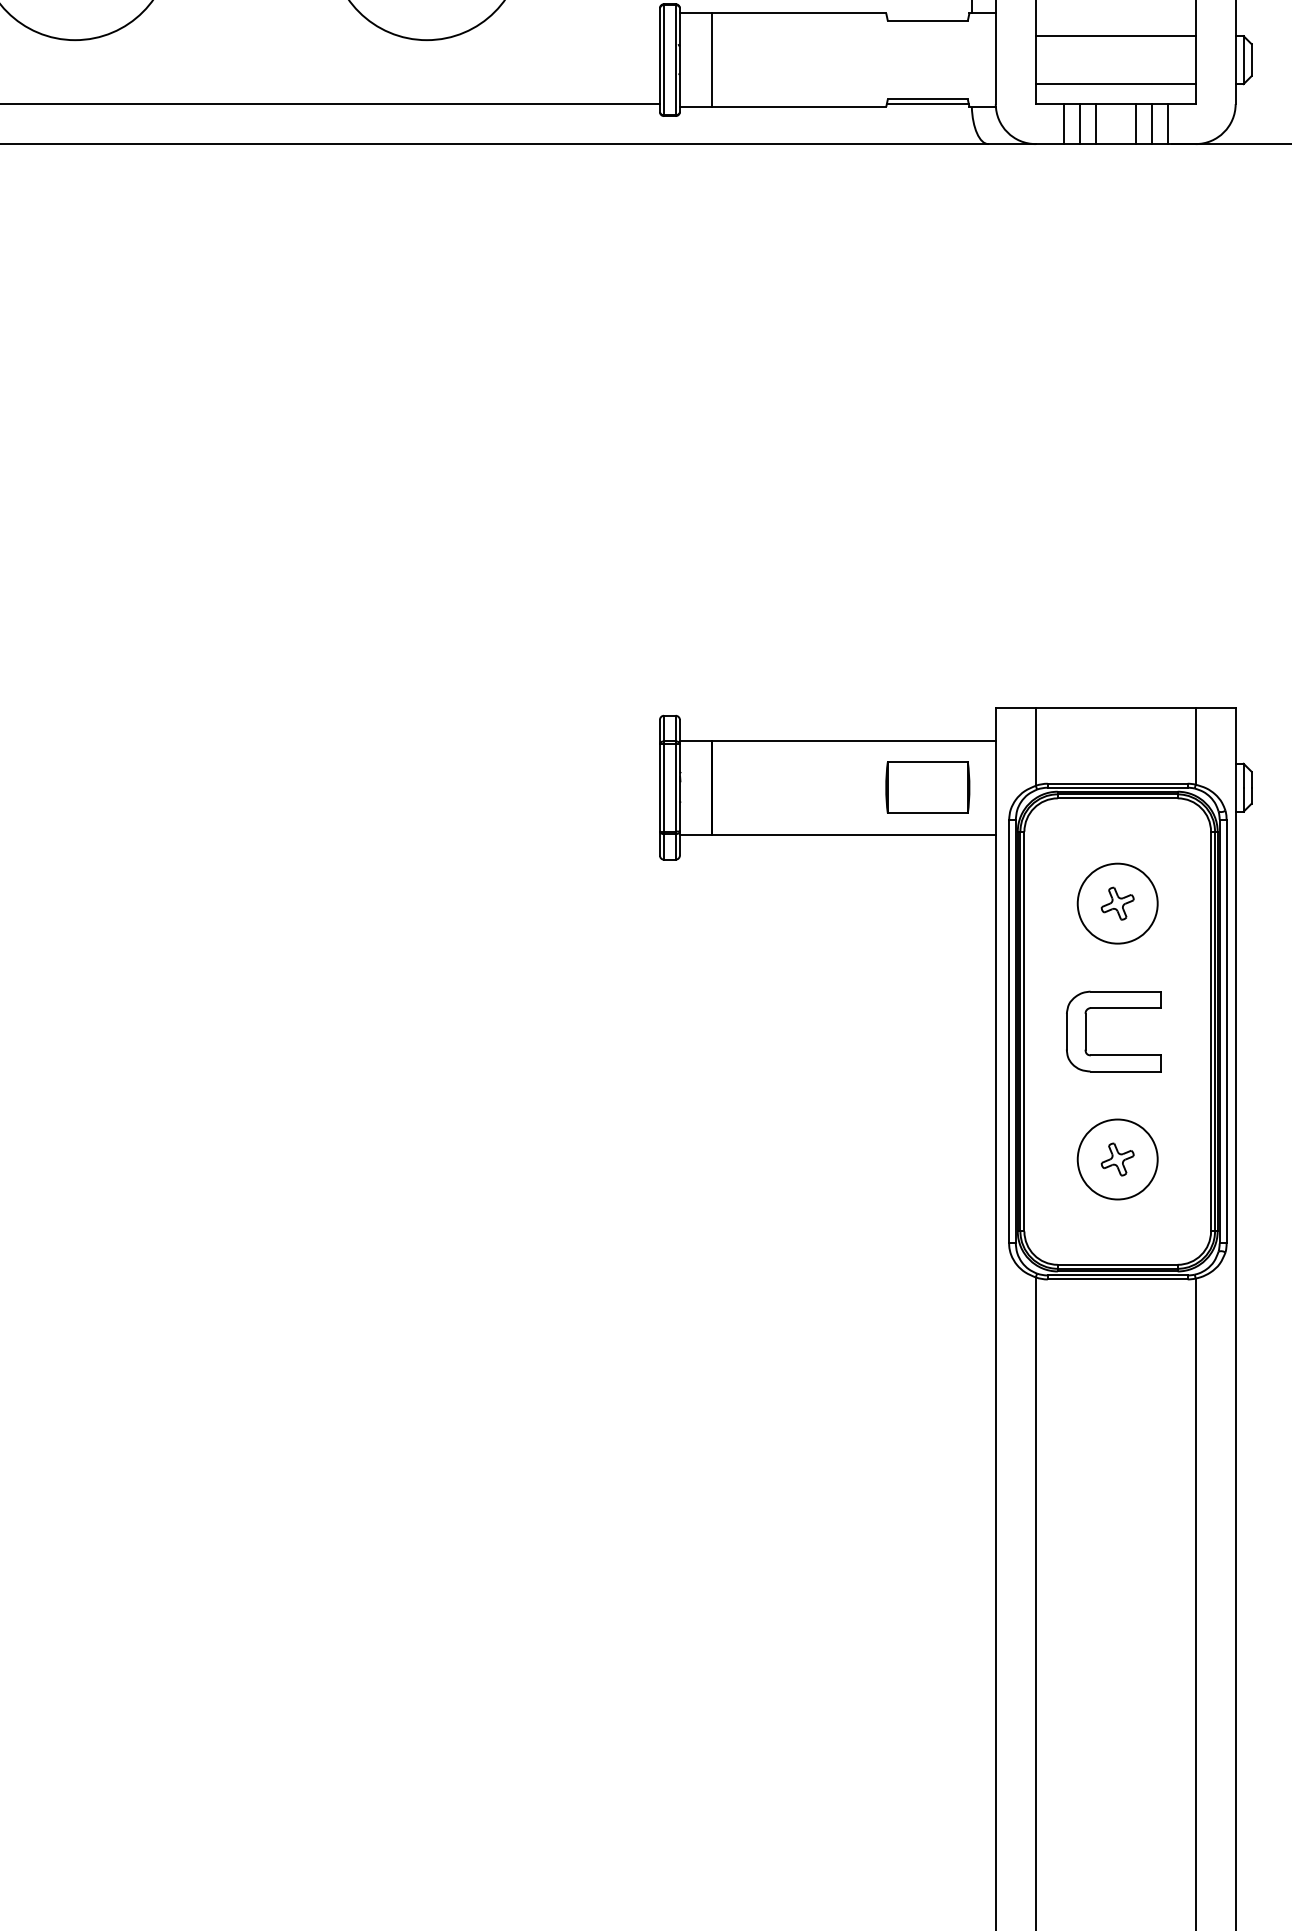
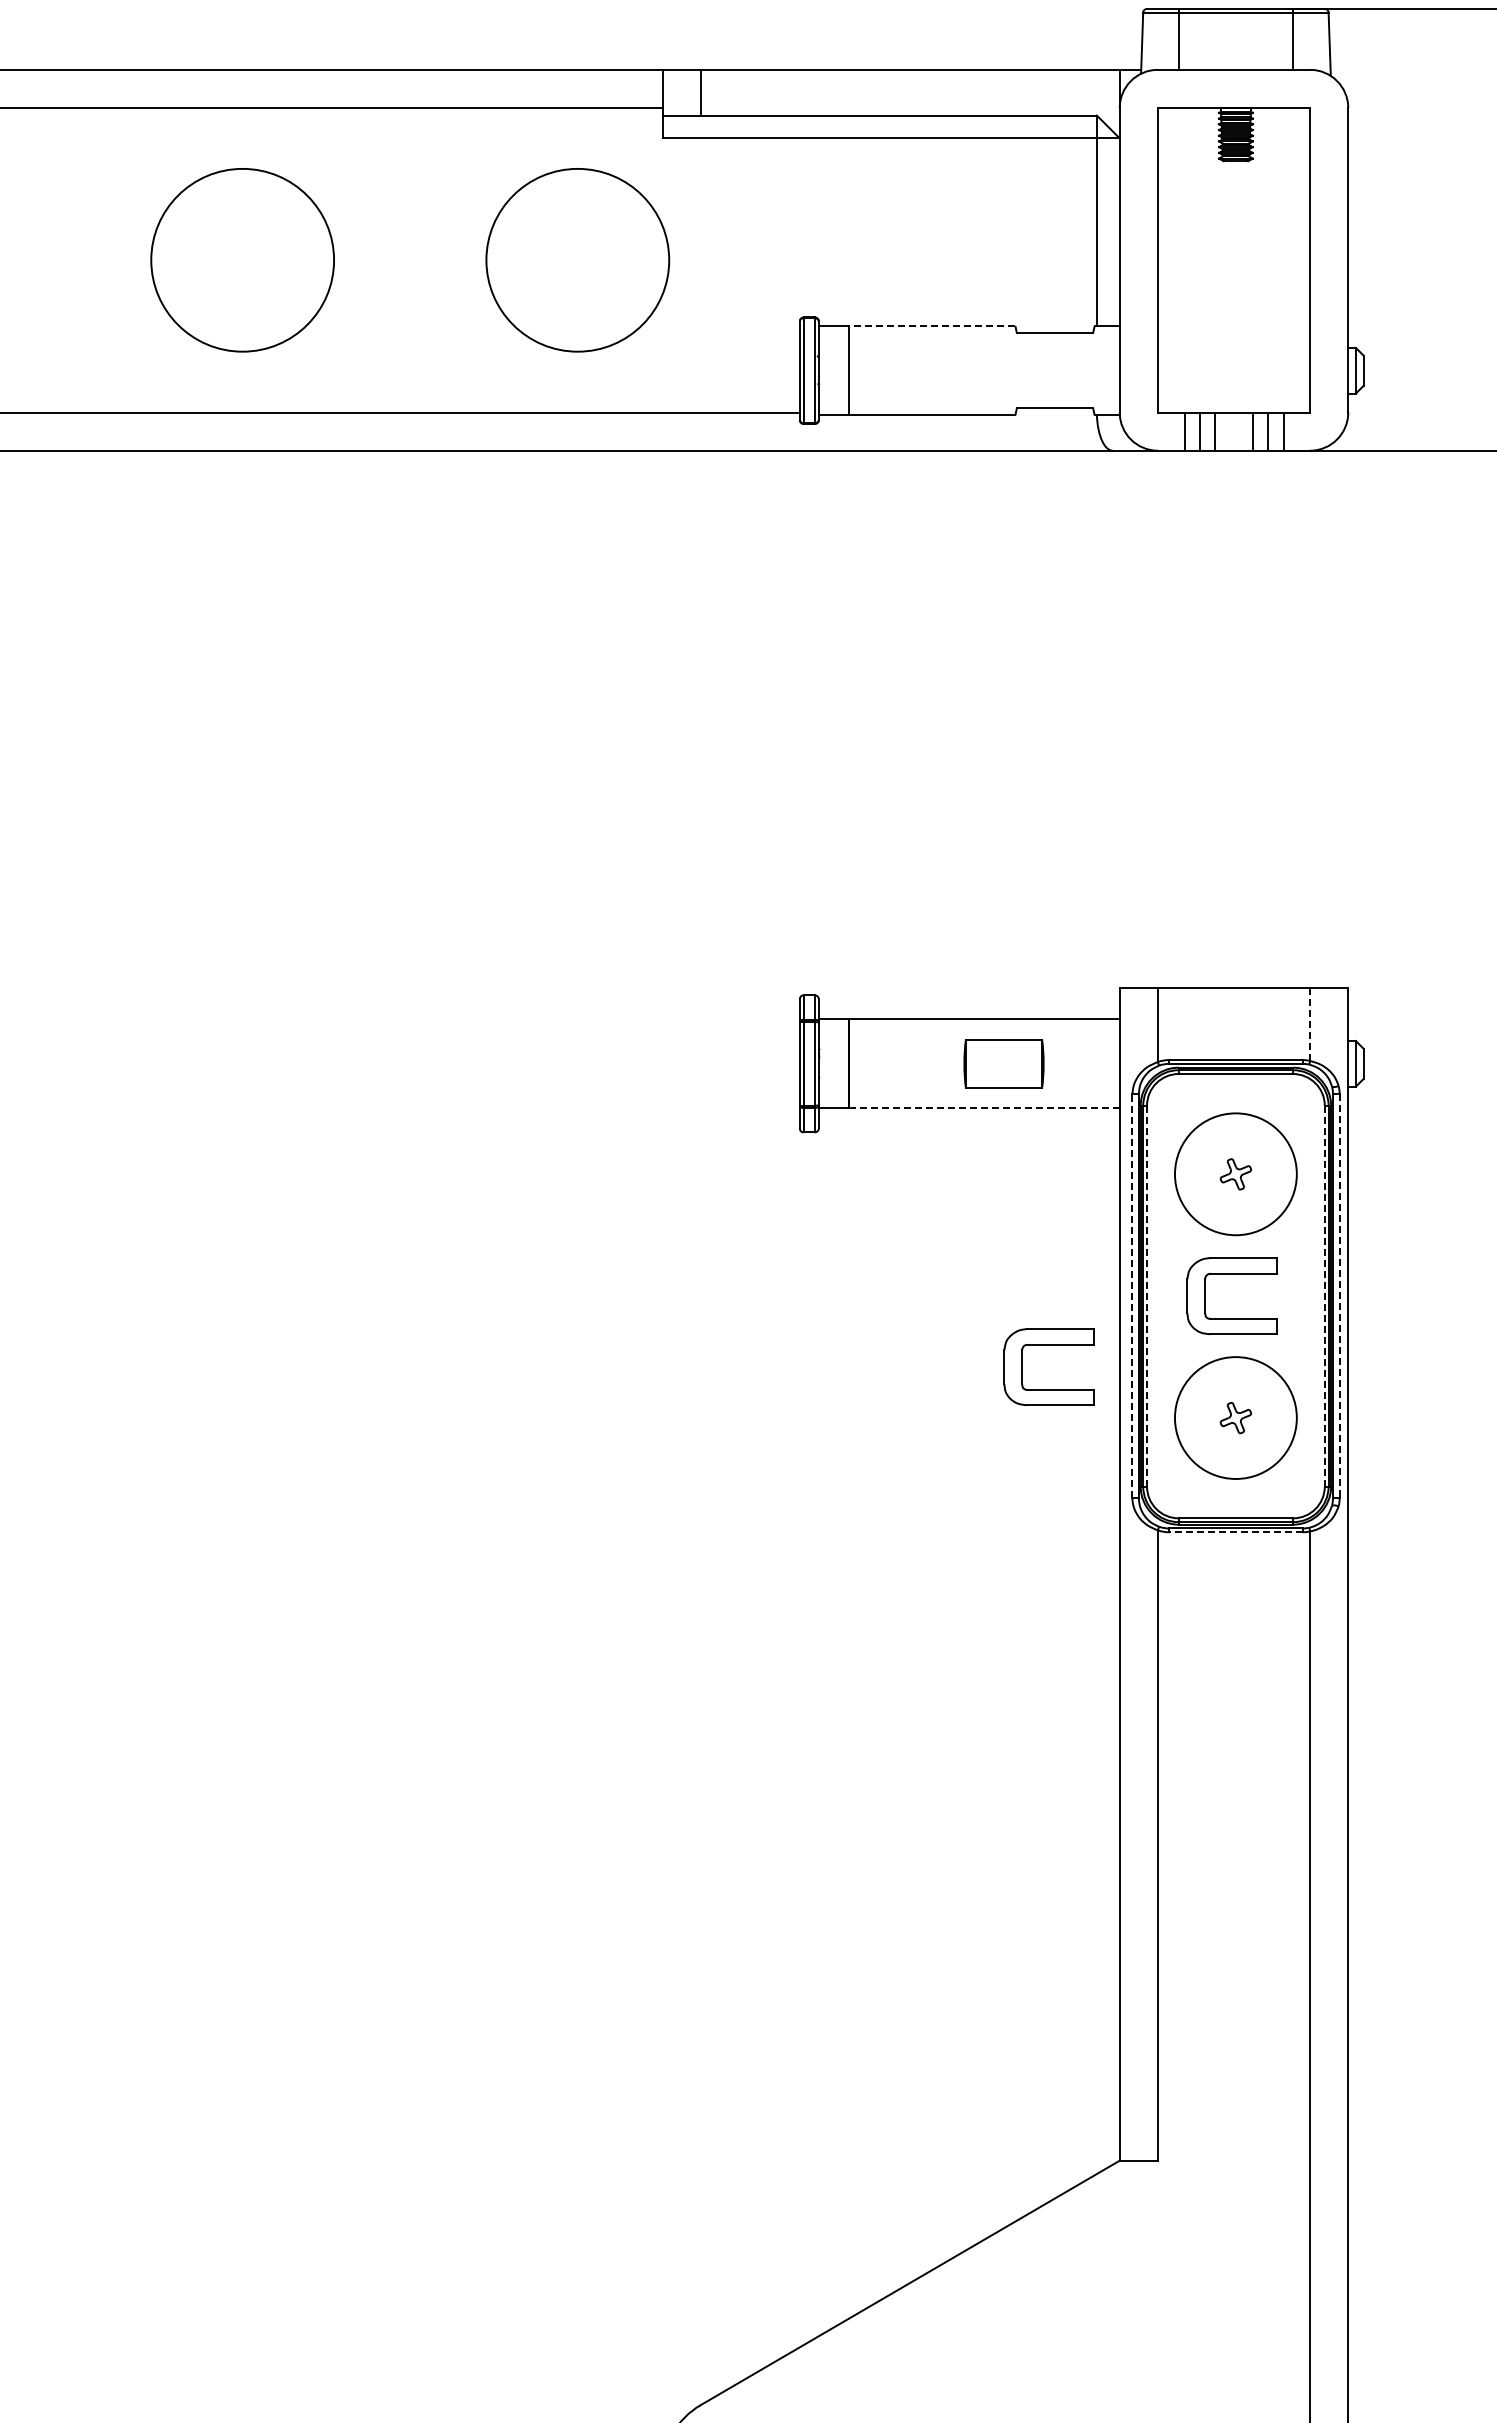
line: (798, 13) -> (931, 326), solid -> dashed
line: (1115, 35) -> (1233, 347), removed
line: (1115, 84) -> (1233, 393), removed
line: (927, 104) -> (1054, 412), removed
line: (1196, 746) -> (1310, 1024), solid -> dashed
part: (927, 787) -> (1003, 1063), moved
line: (854, 834) -> (985, 1108), solid -> dashed
circle: (1117, 903) -> (1235, 1174), size x1.6
line: (1210, 1030) -> (1324, 1295), solid -> dashed
line: (1009, 1031) -> (1132, 1296), solid -> dashed
line: (1024, 1031) -> (1147, 1296), solid -> dashed
line: (1226, 1031) -> (1339, 1296), solid -> dashed
part: (921, 1083) -> (1048, 1345), added
circle: (1117, 1158) -> (1235, 1417), size x1.6
line: (1117, 1279) -> (1235, 1532), solid -> dashed

